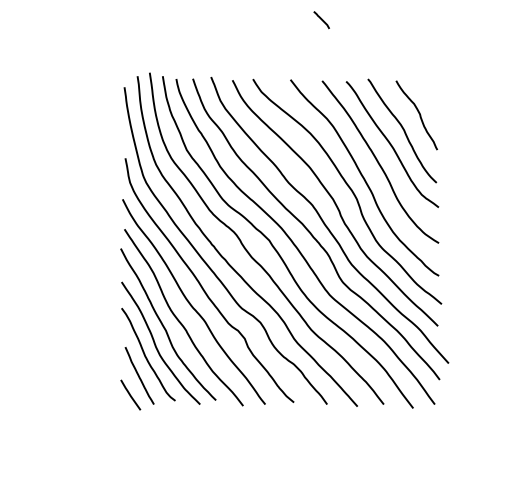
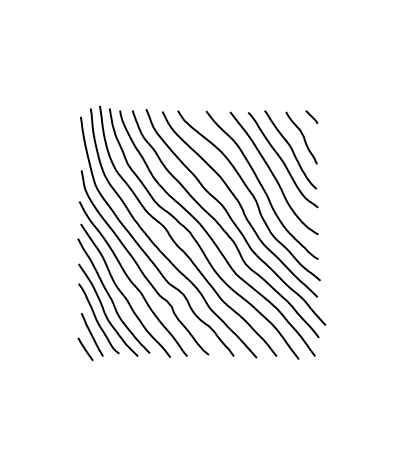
line: (321, 19) -> (311, 116), moved

